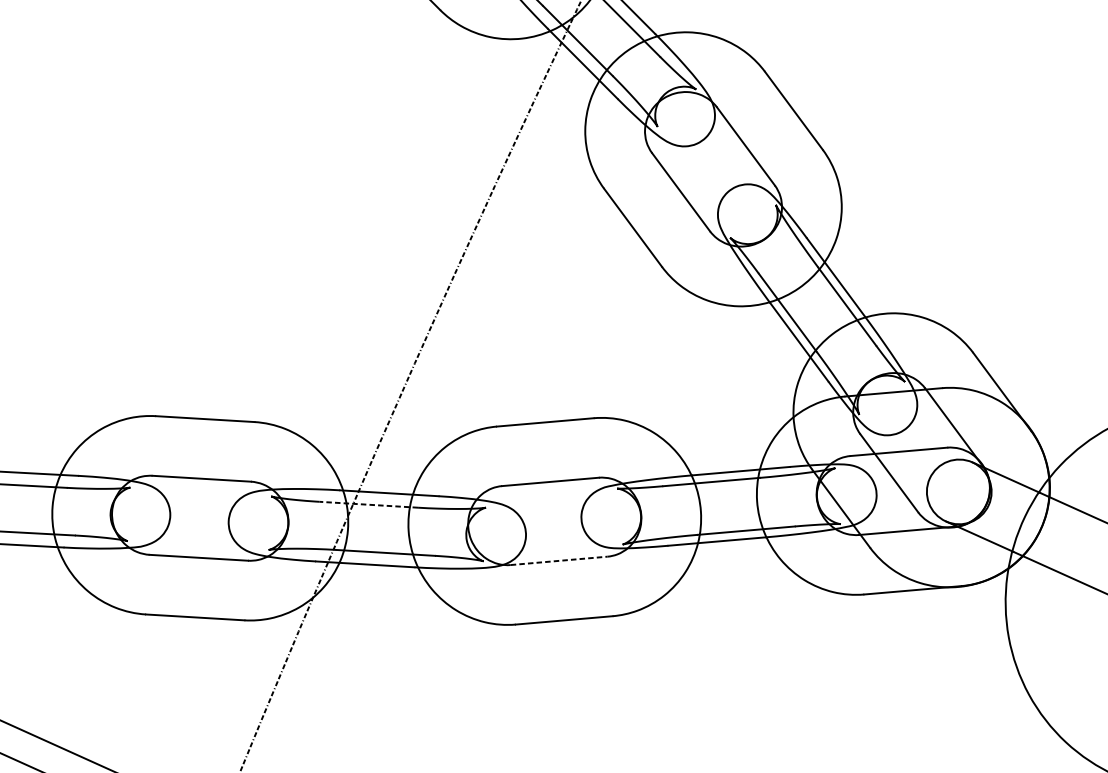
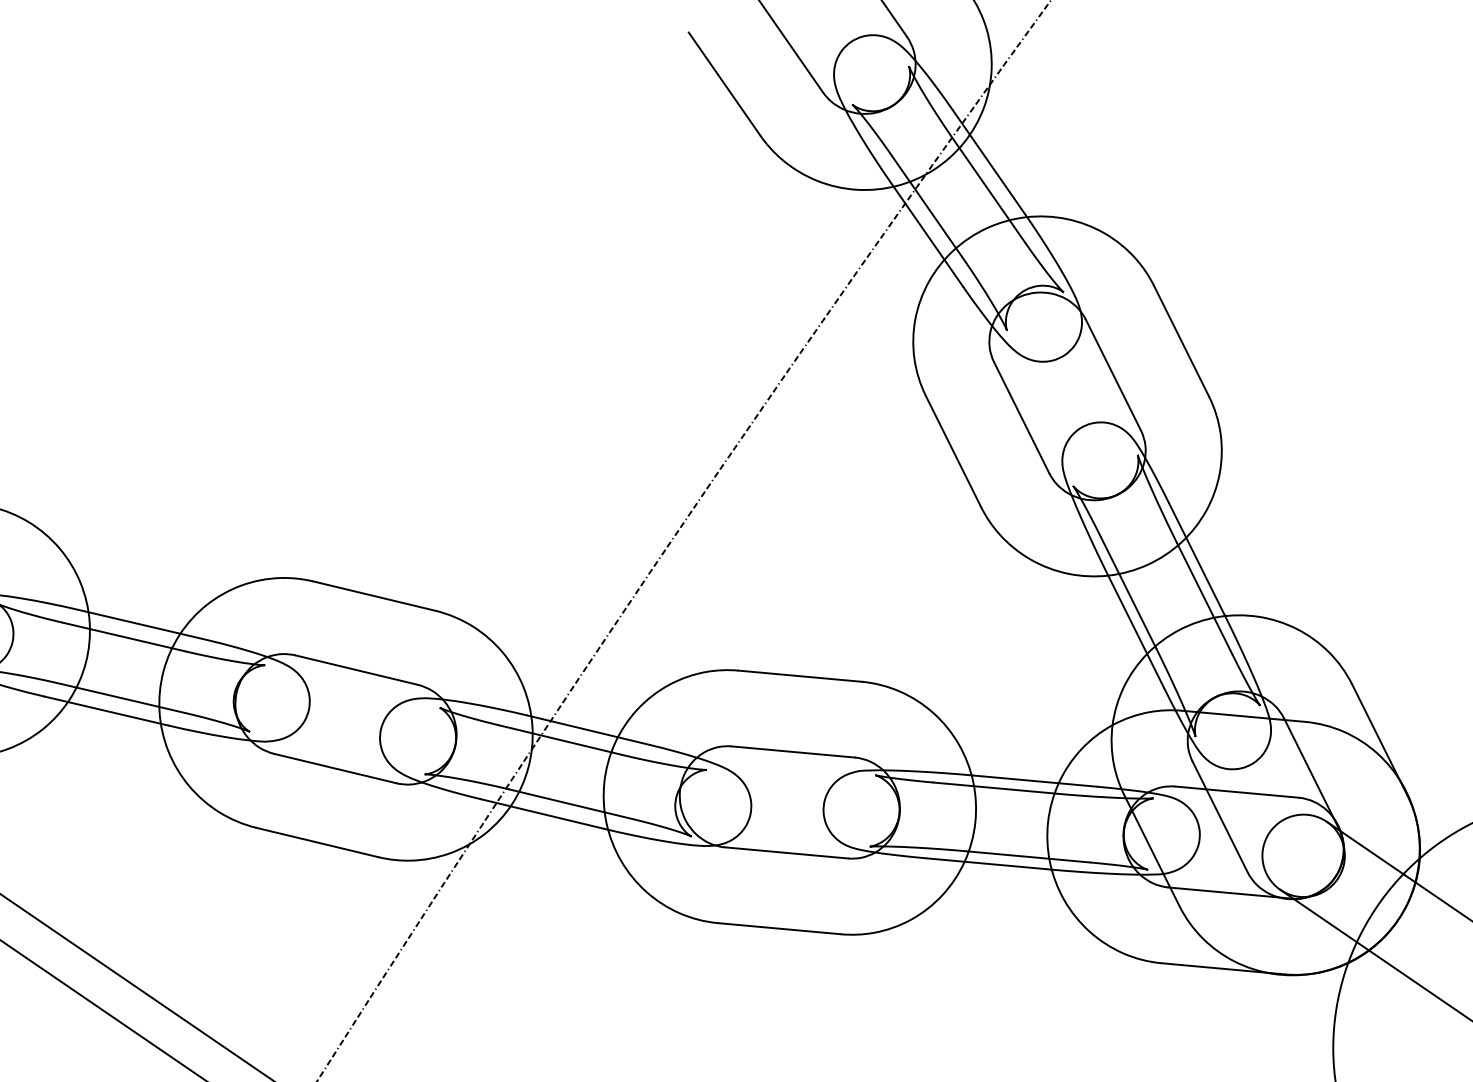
line: (368, 505) -> (560, 740), dashed -> solid
line: (559, 560) -> (786, 852), dashed -> solid

